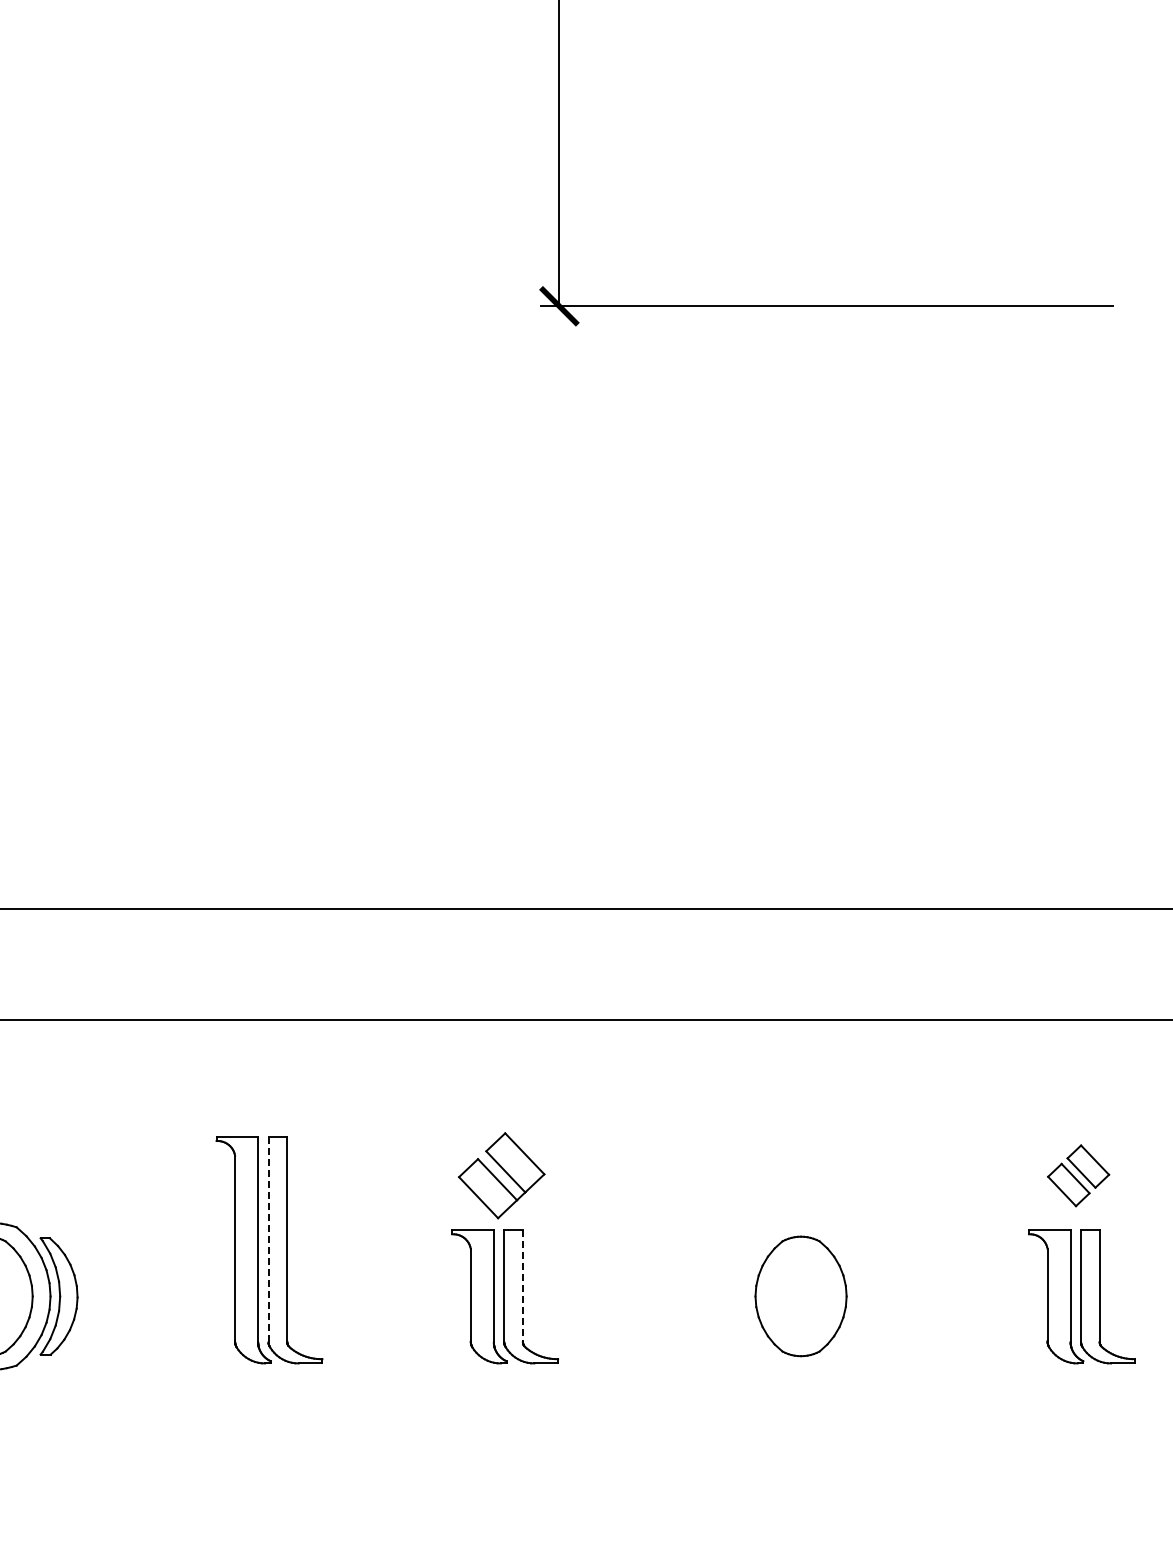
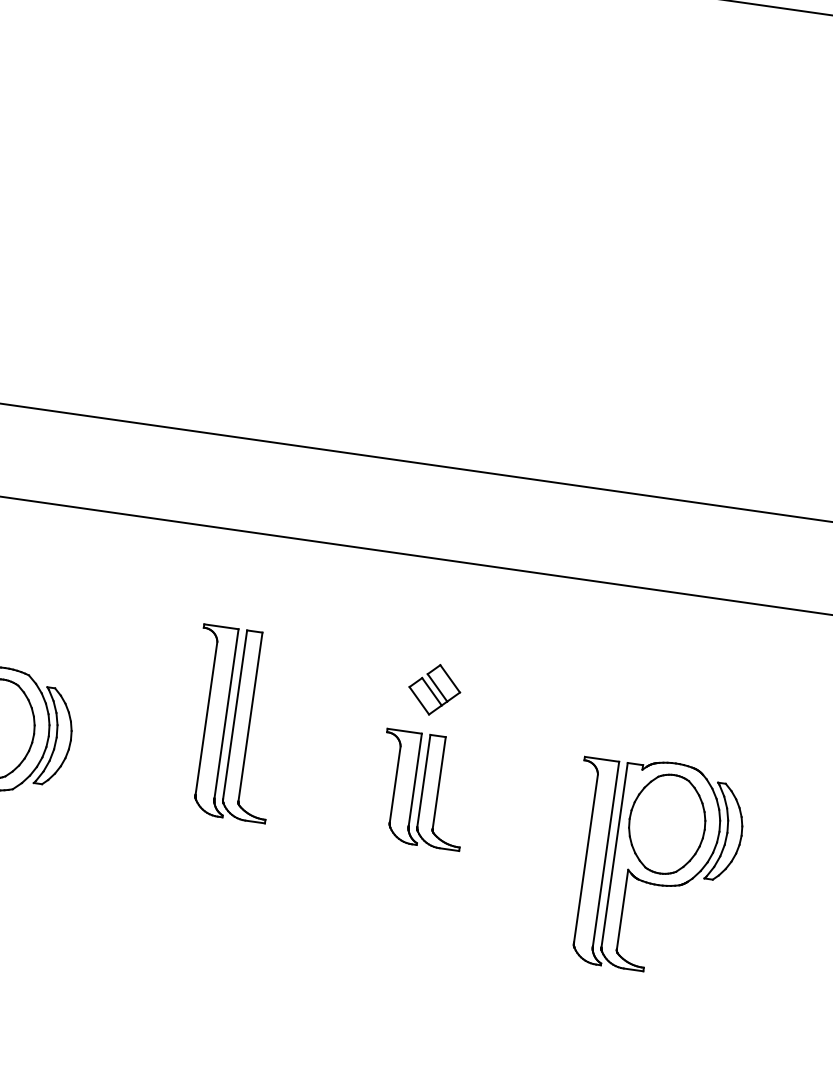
part: (501, 1175) -> (434, 689), size x0.71
line: (268, 1239) -> (235, 714), dashed -> solid
line: (522, 1285) -> (438, 782), dashed -> solid
part: (791, 1348) -> (653, 866), added

